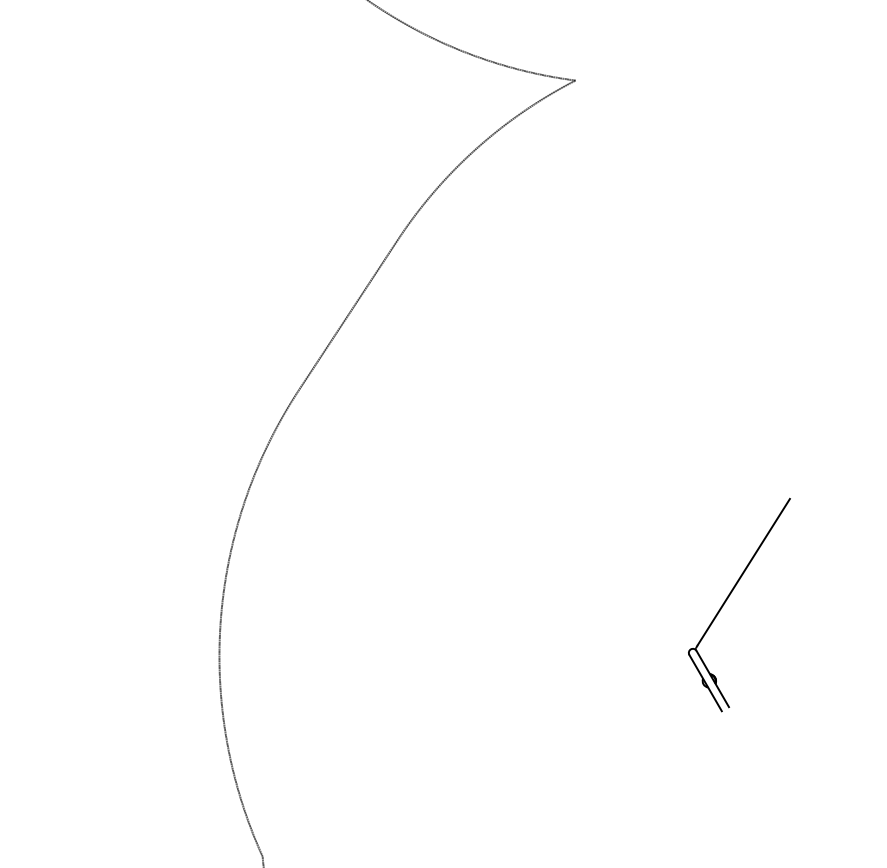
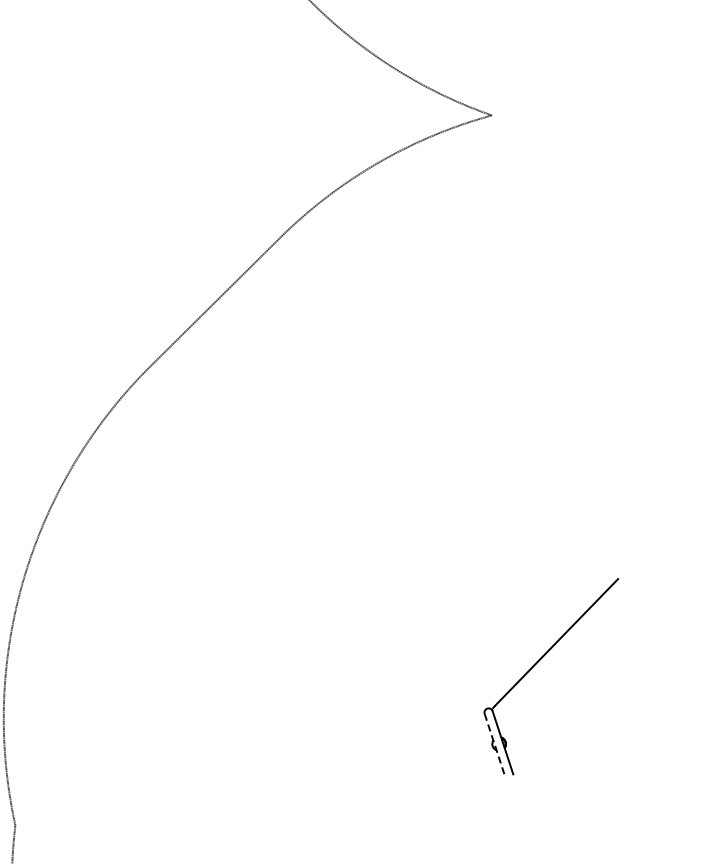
line: (705, 683) -> (494, 745), solid -> dashed

